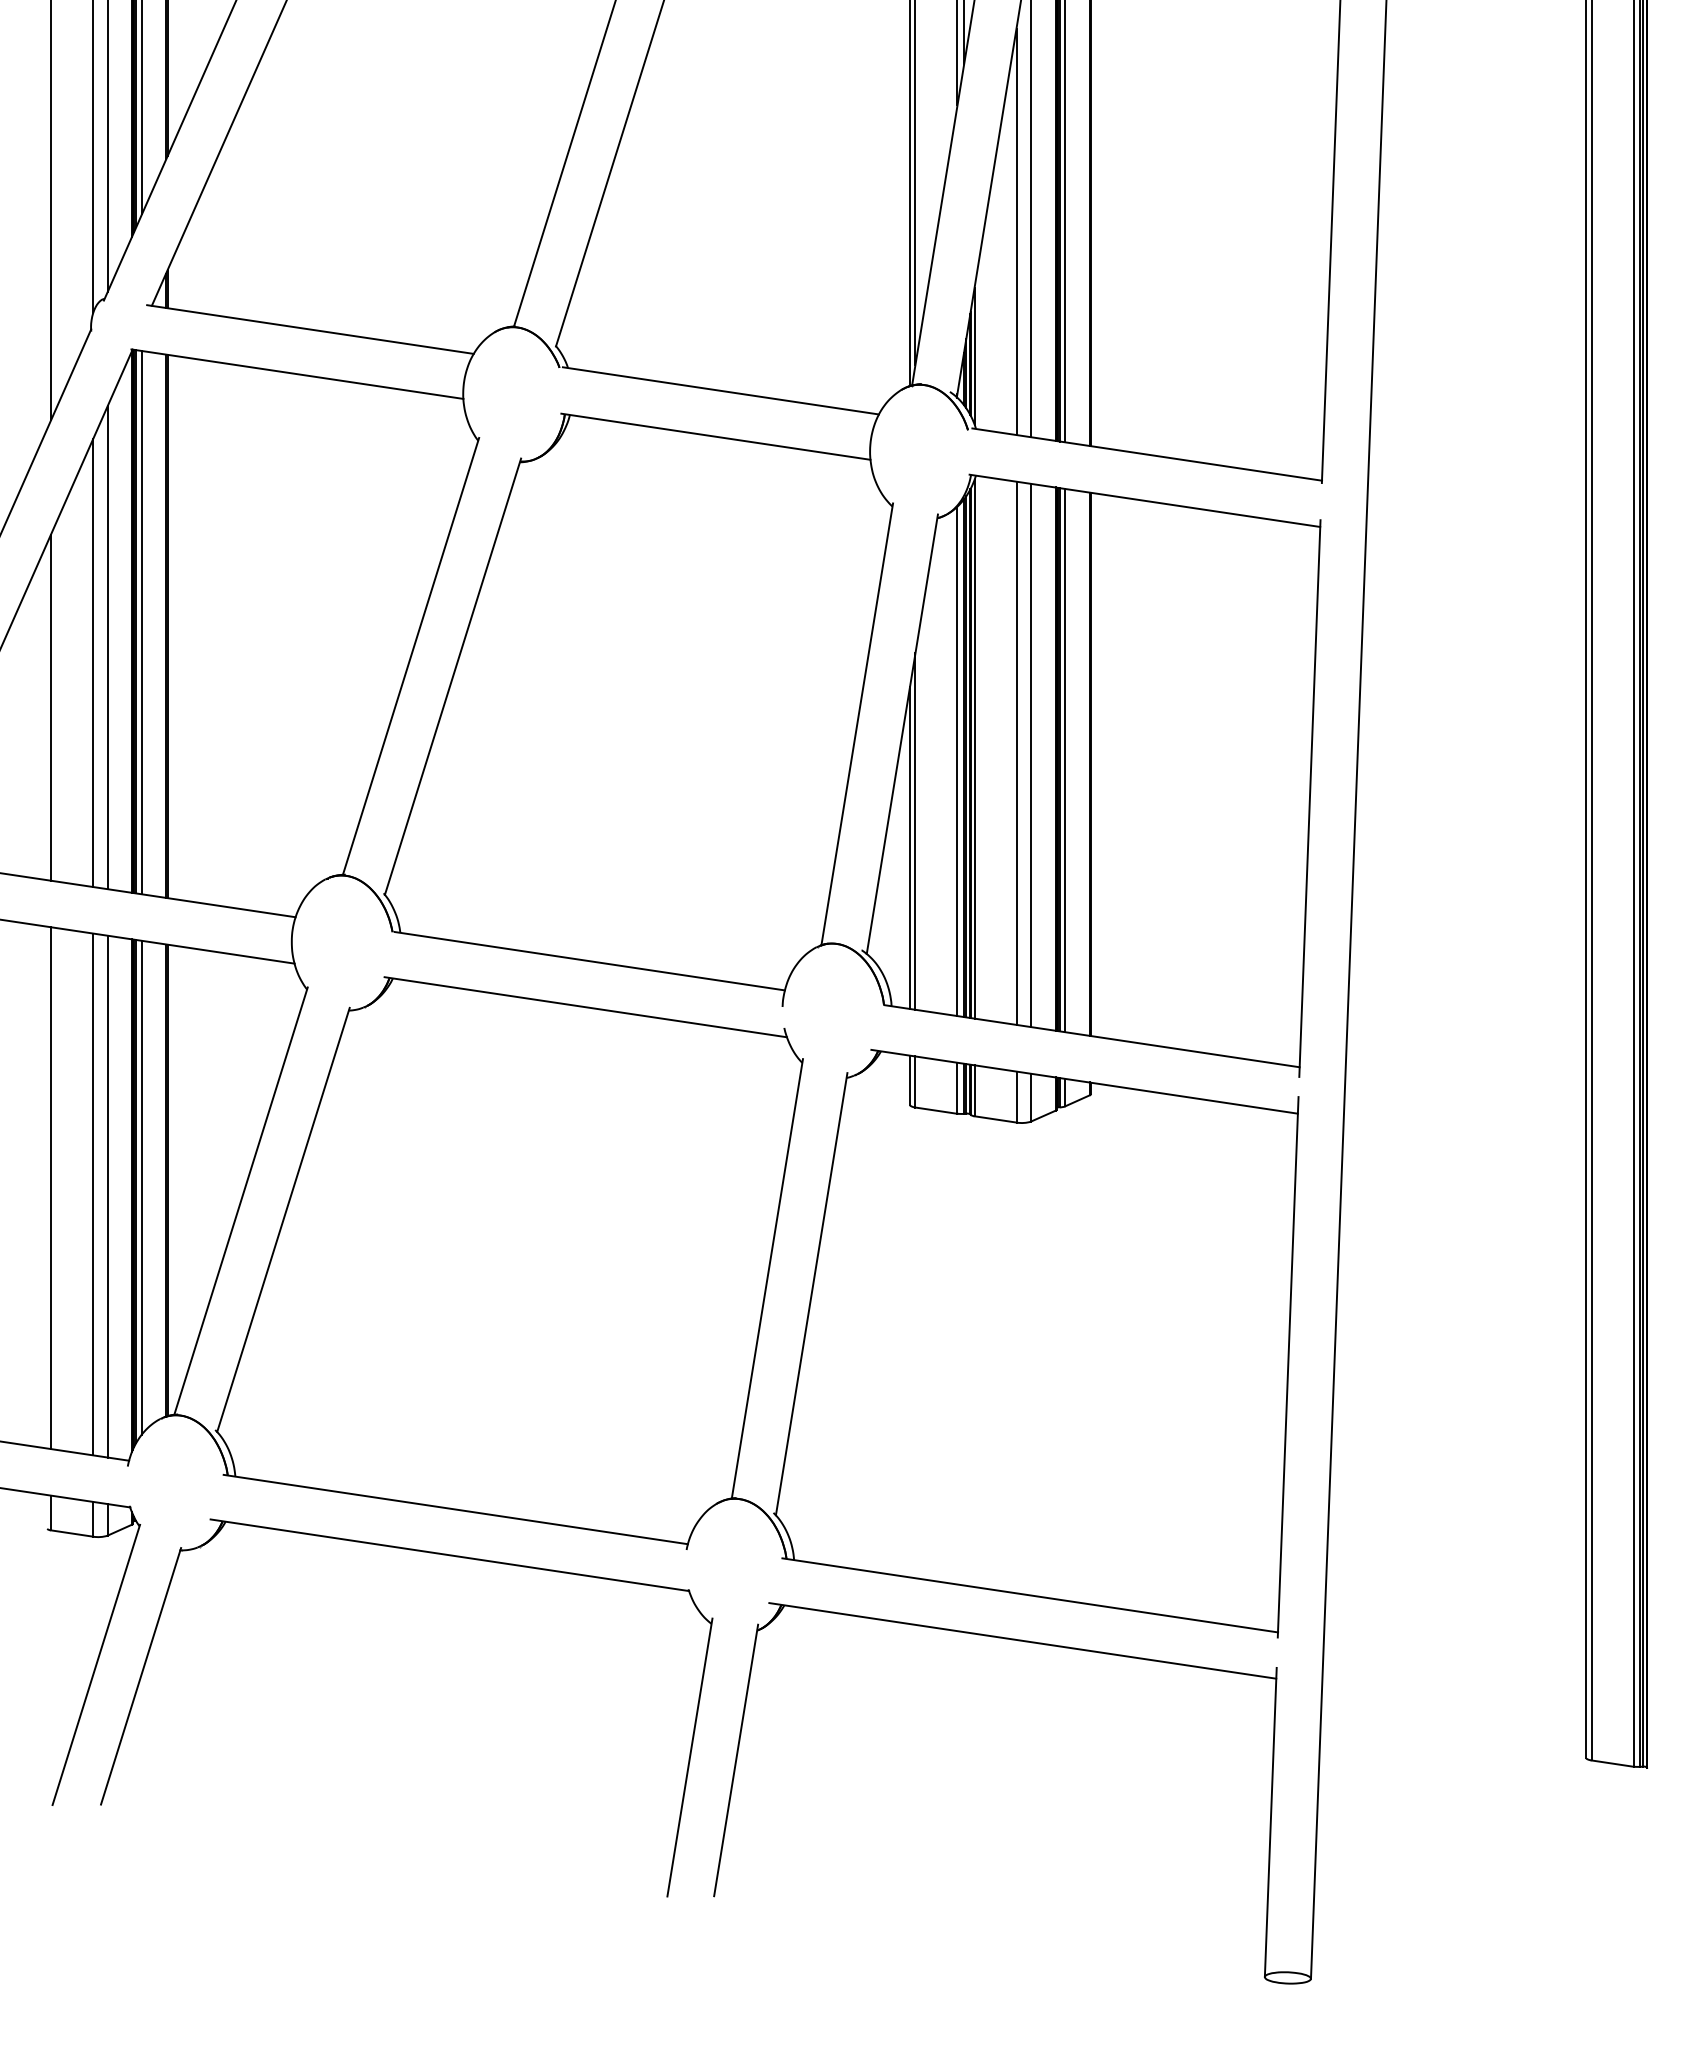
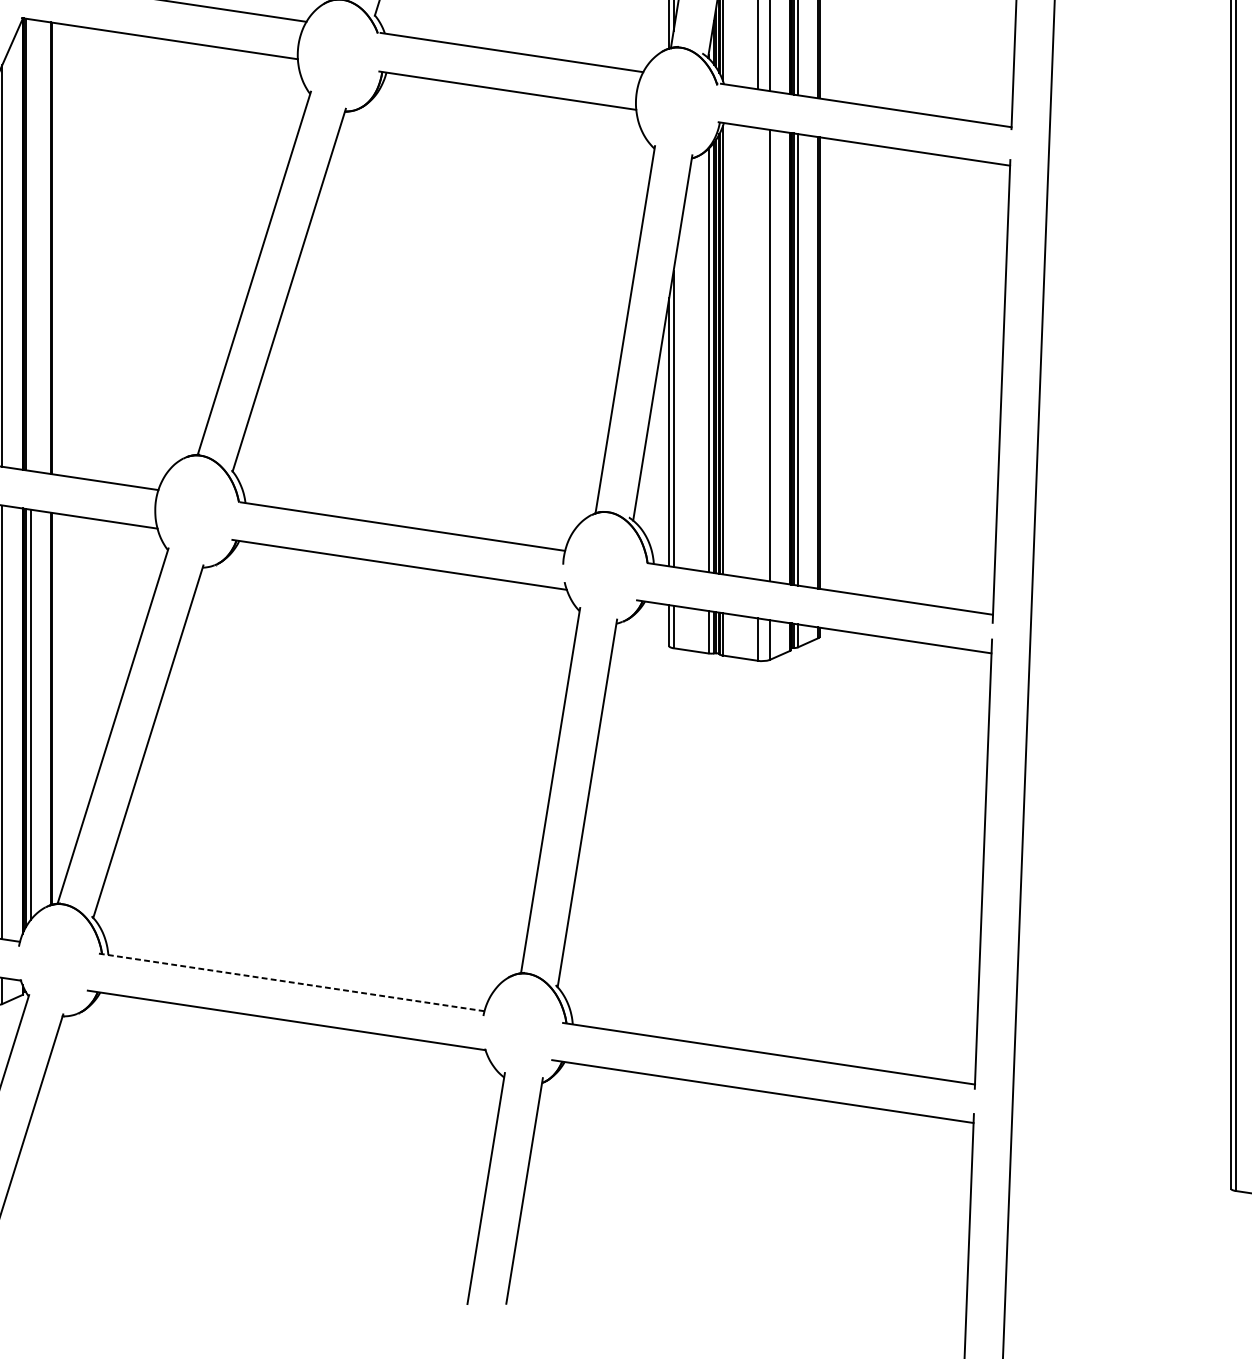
line: (141, 622) -> (30, 245), removed
line: (1016, 752) -> (757, 353), removed
line: (455, 1509) -> (291, 982), solid -> dashed

